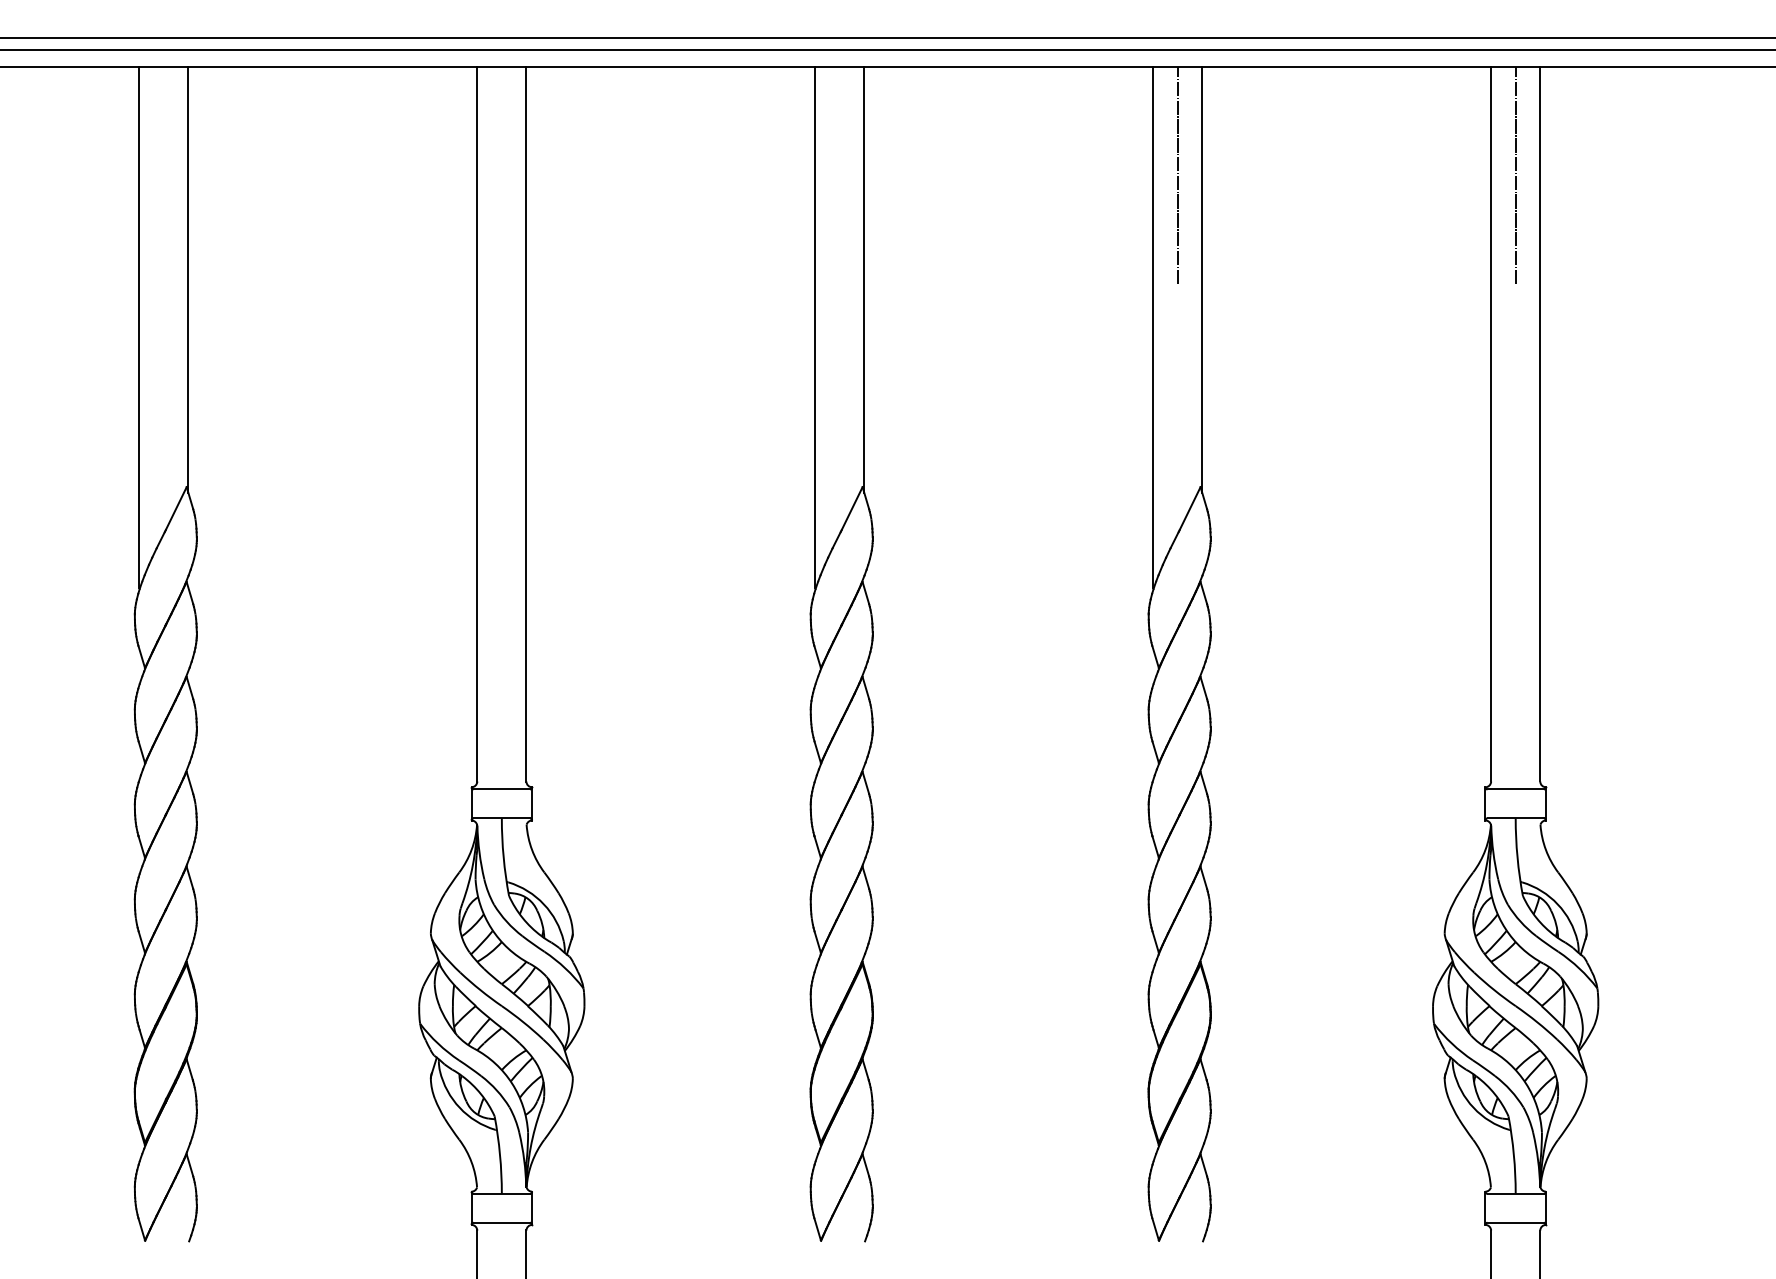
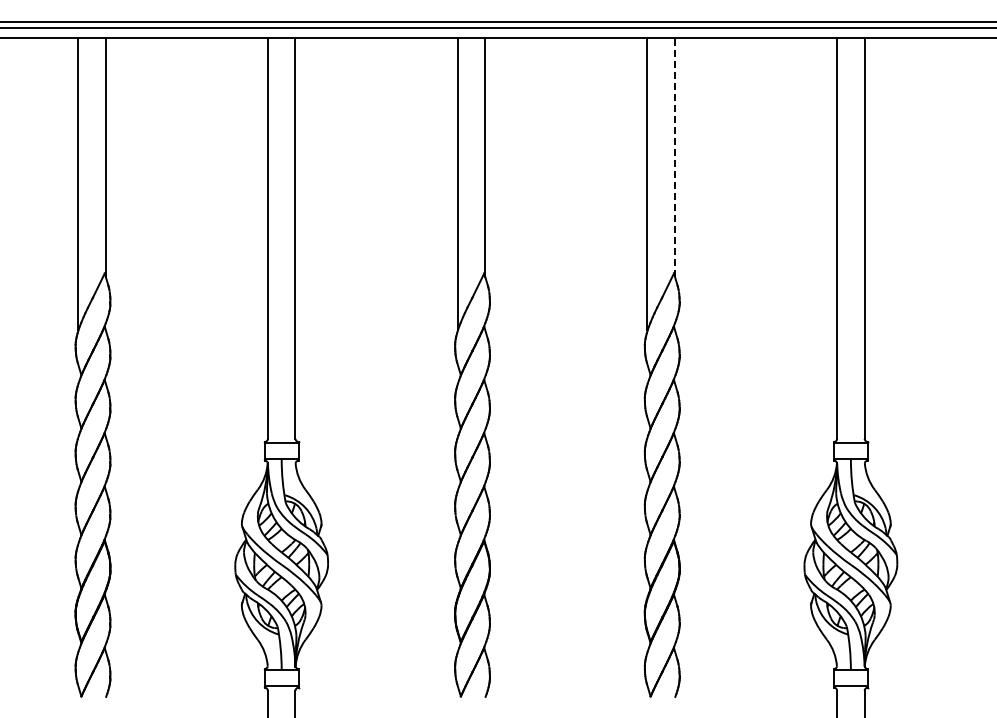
line: (1178, 175) -> (661, 98), removed
line: (1514, 175) -> (850, 98), removed
line: (1201, 278) -> (674, 156), solid -> dashed

